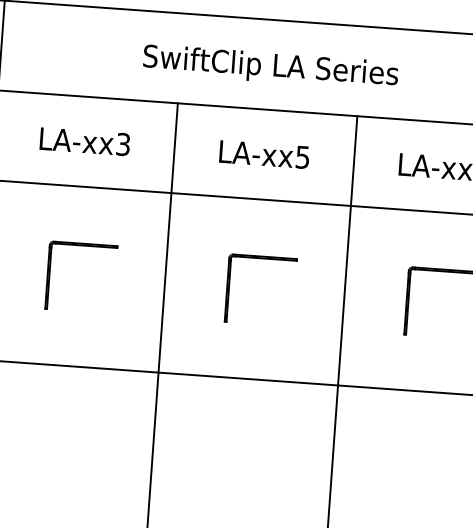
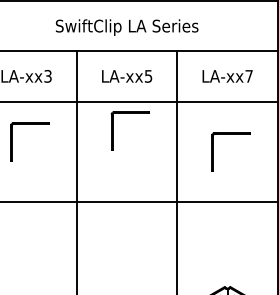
part: (82, 245) -> (29, 124), moved
part: (230, 286) -> (113, 130), moved

